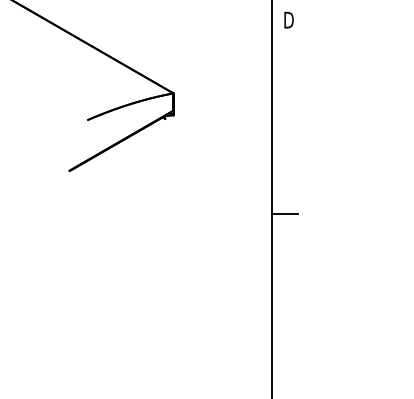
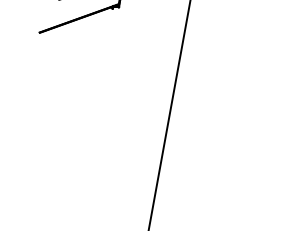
line: (284, 213) -> (183, 89), removed

